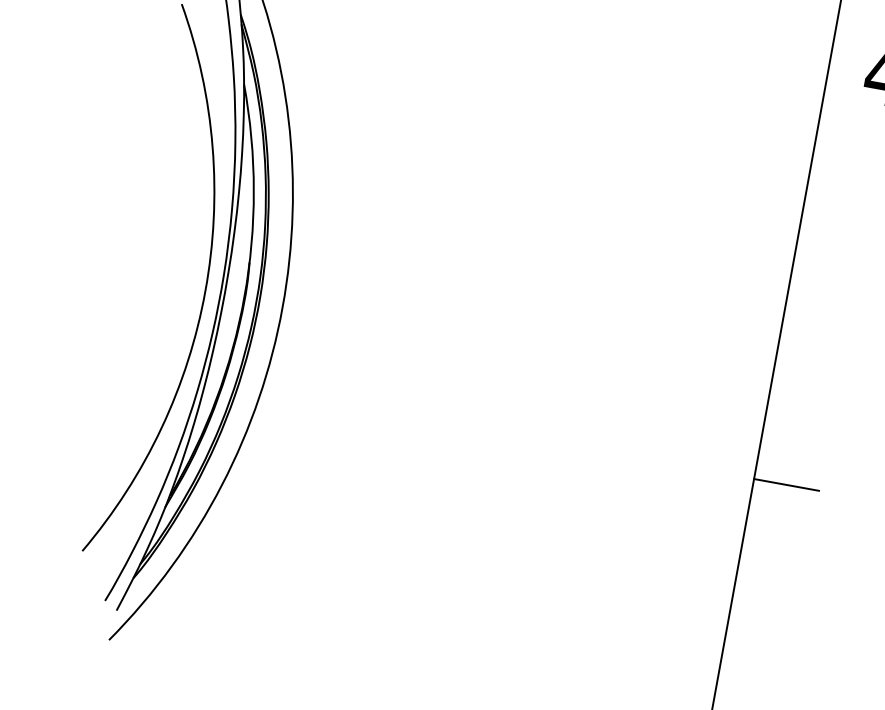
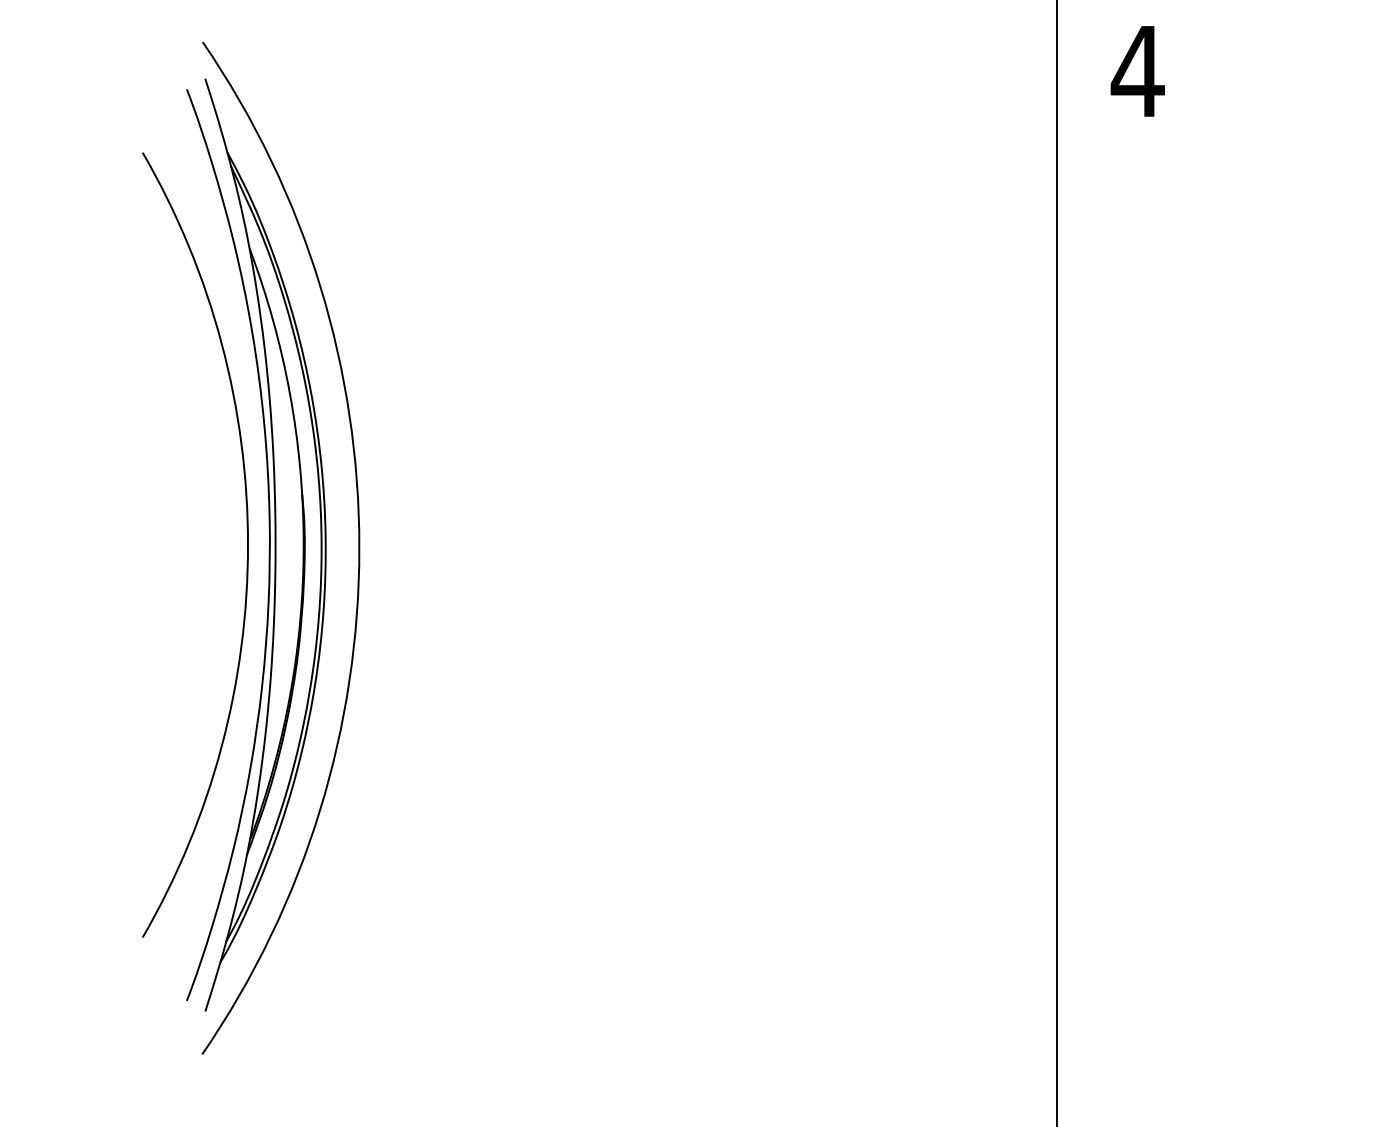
line: (786, 484) -> (1103, 667), removed

